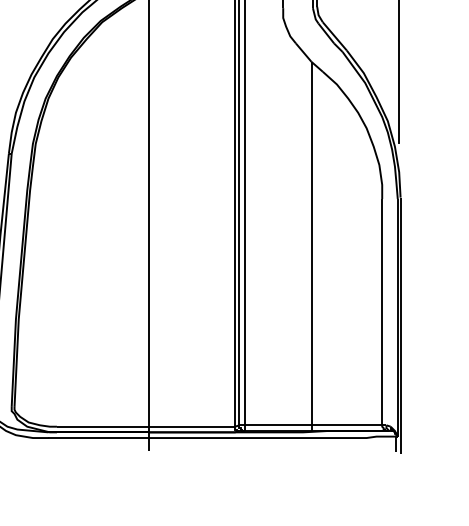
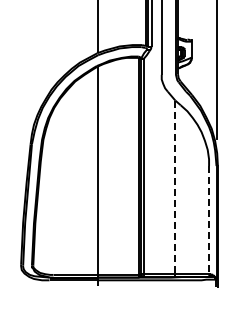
line: (311, 243) -> (175, 187), solid -> dashed
line: (383, 312) -> (209, 220), solid -> dashed

